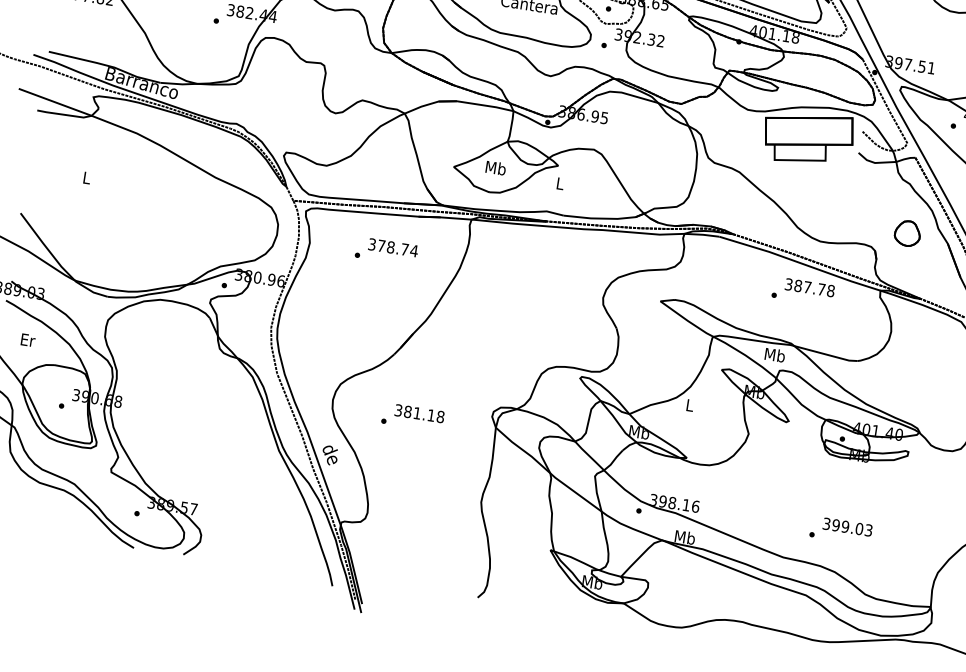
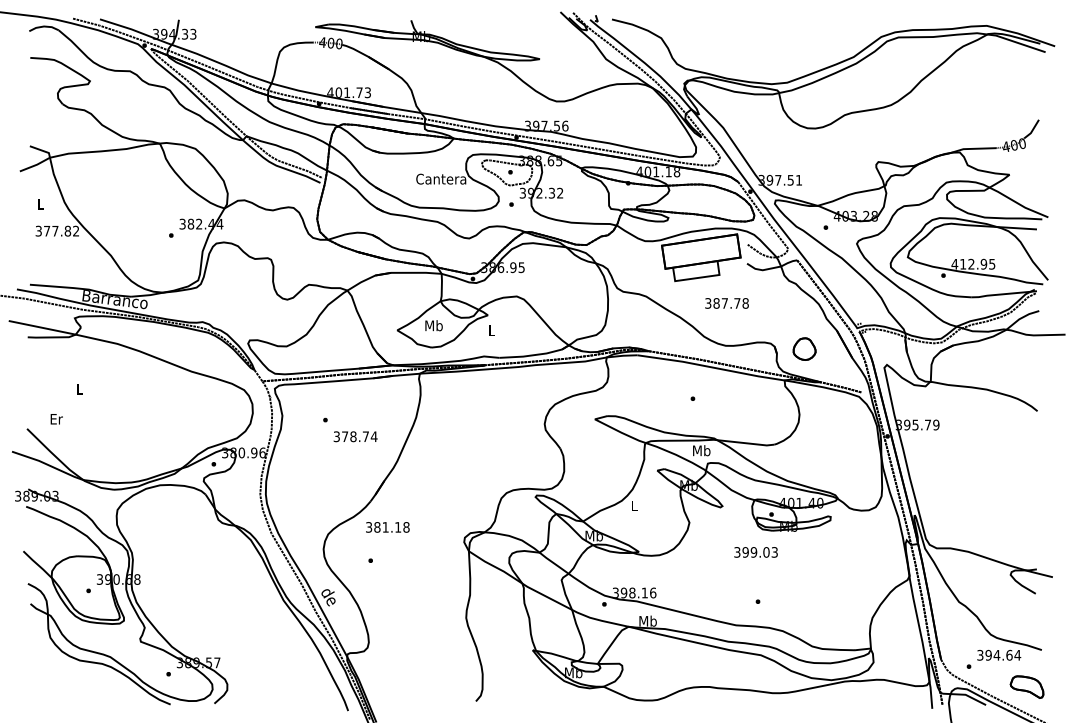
part: (907, 232) -> (804, 348), moved
text: (393, 247) -> (355, 436), moved
text: (809, 287) -> (726, 303), moved
text: (27, 340) -> (56, 419), moved
text: (419, 413) -> (387, 527), moved
text: (847, 527) -> (755, 552), moved

